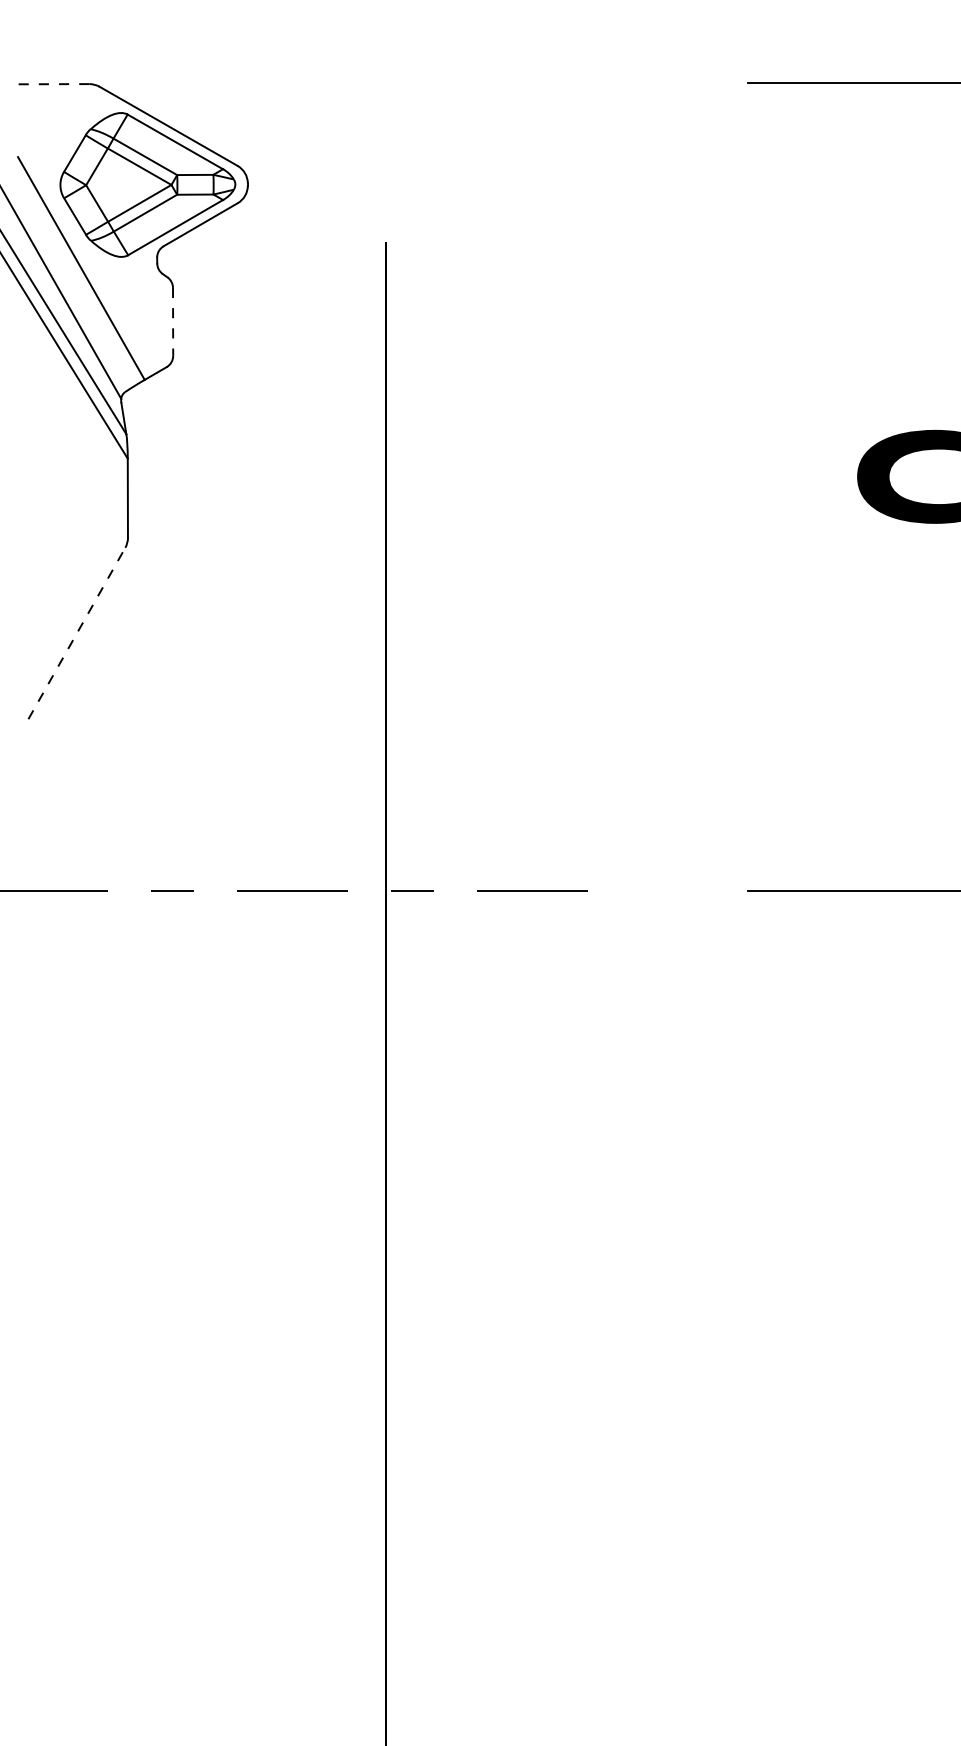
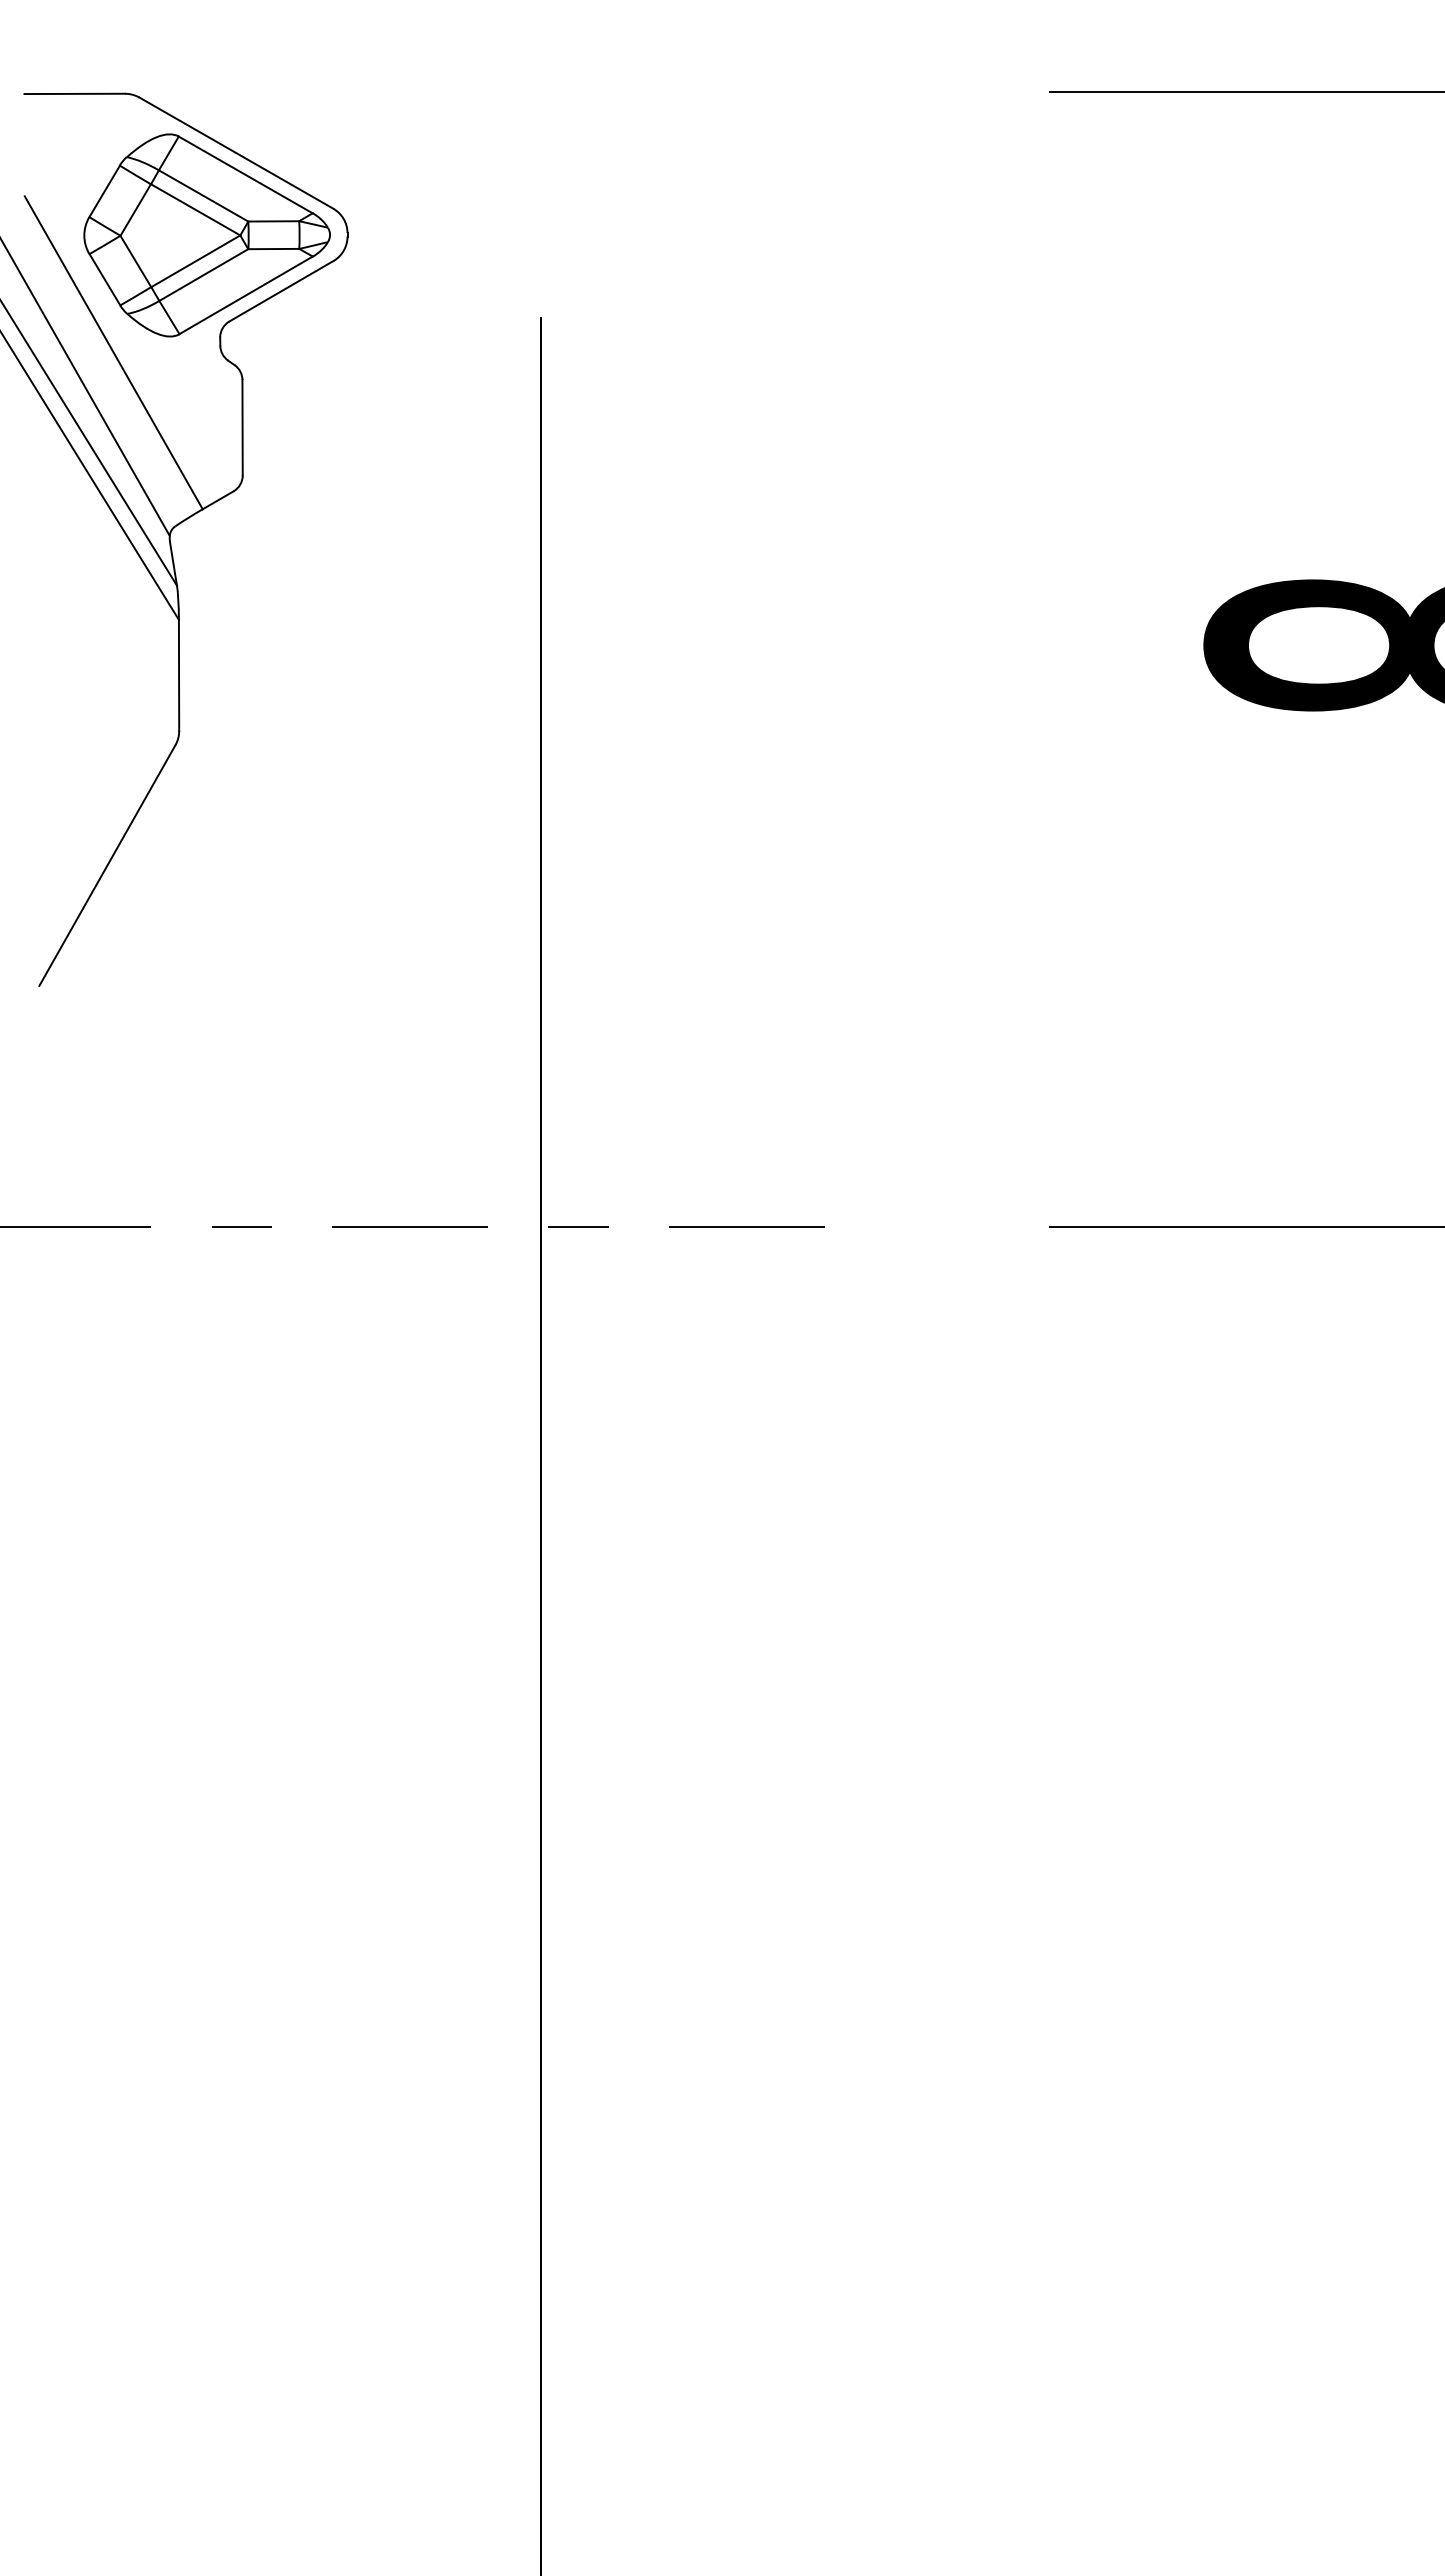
line: (53, 83) -> (74, 93), dashed -> solid
line: (173, 321) -> (242, 427), dashed -> solid
line: (76, 633) -> (107, 865), dashed -> solid

